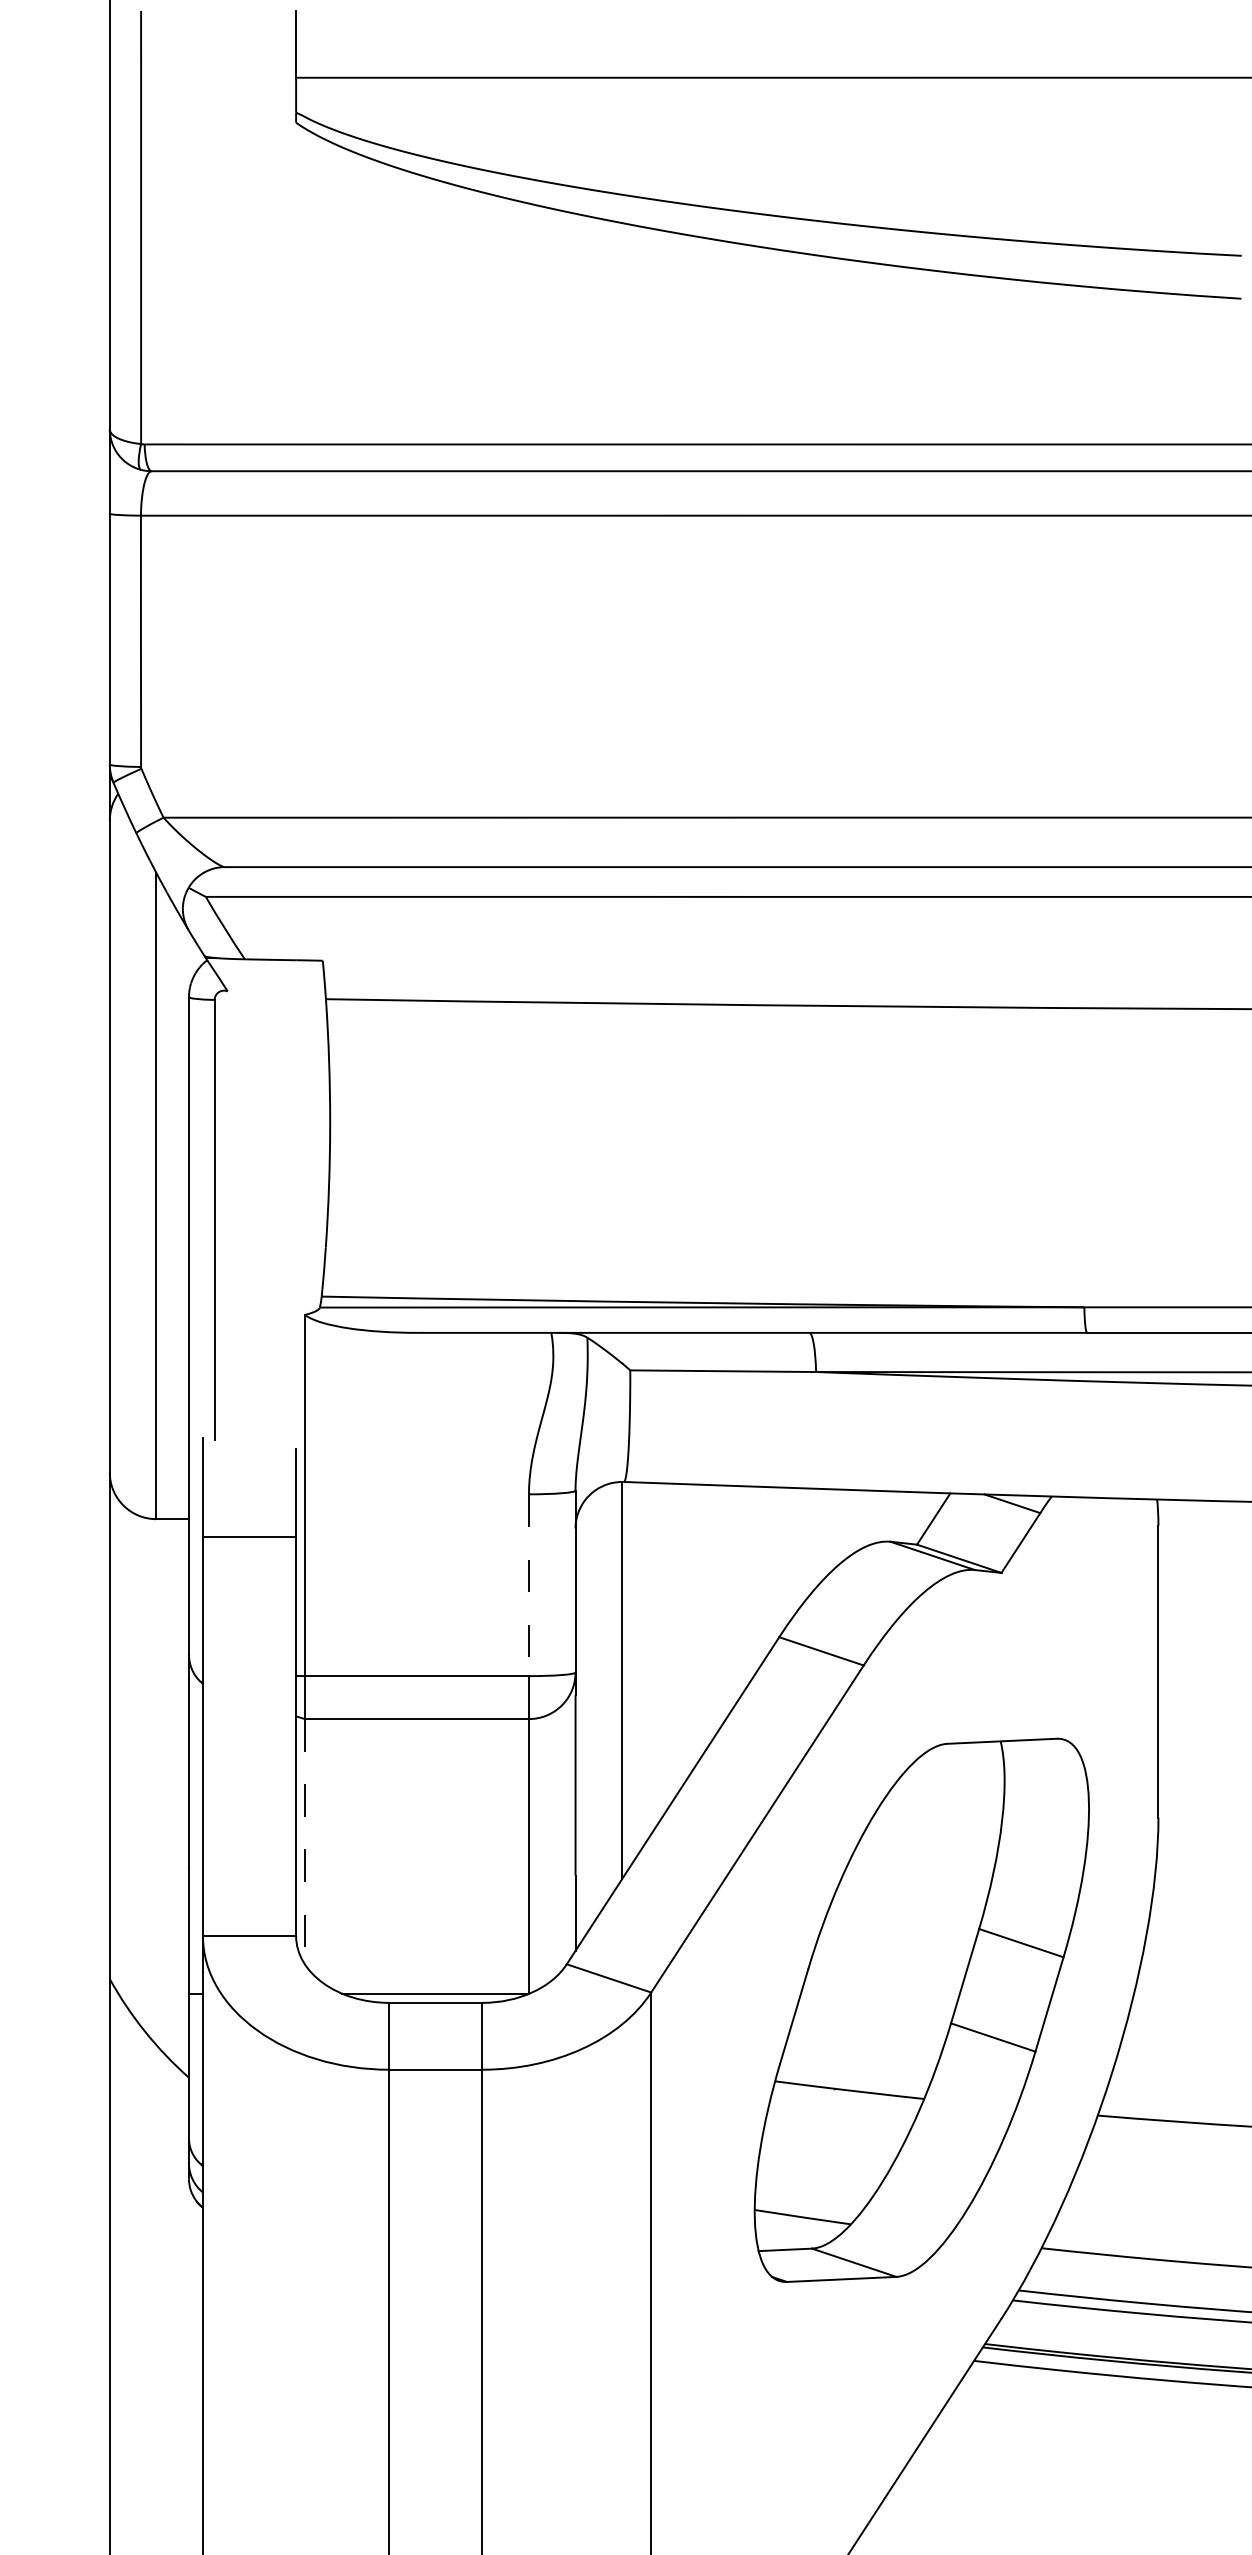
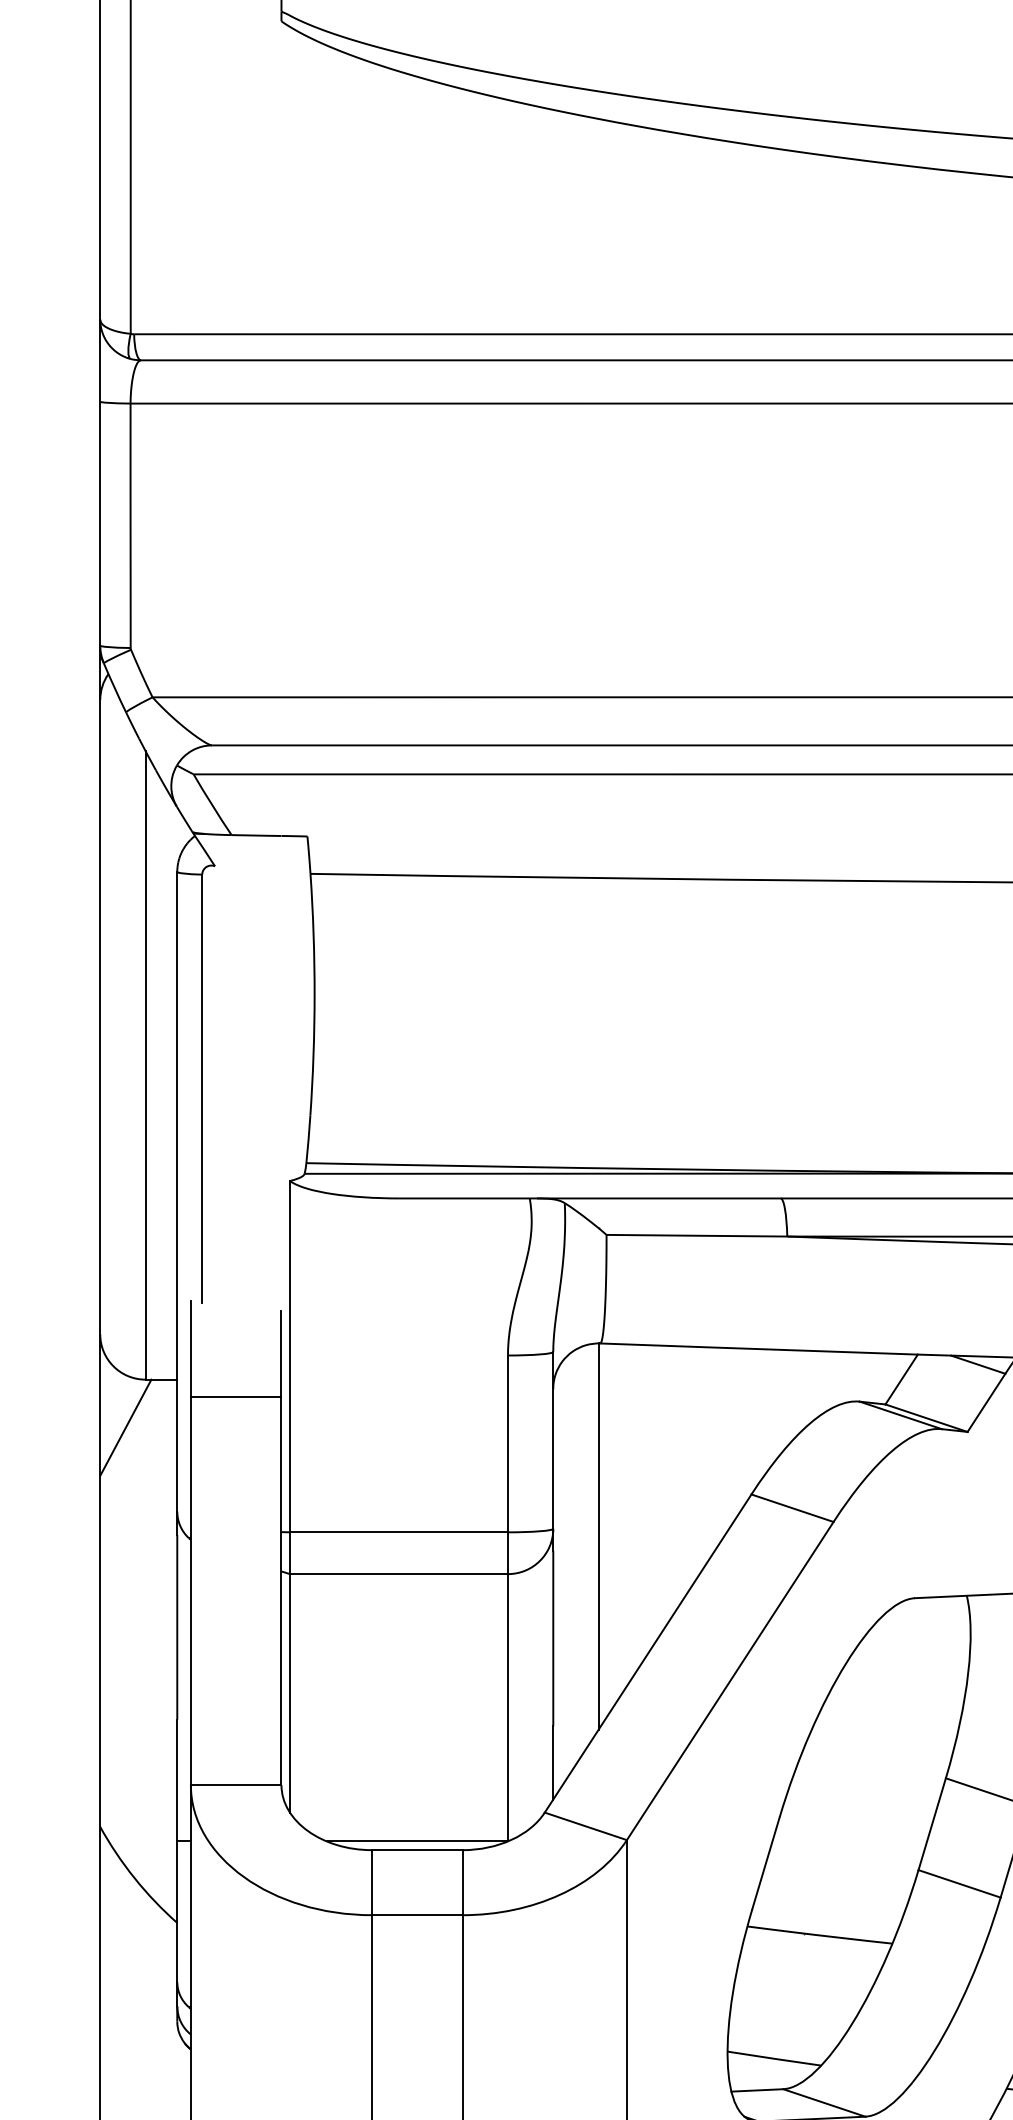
line: (135, 1568) -> (125, 1427), added
line: (529, 1585) -> (508, 1444), dashed -> solid
line: (304, 1841) -> (289, 1693), dashed -> solid

